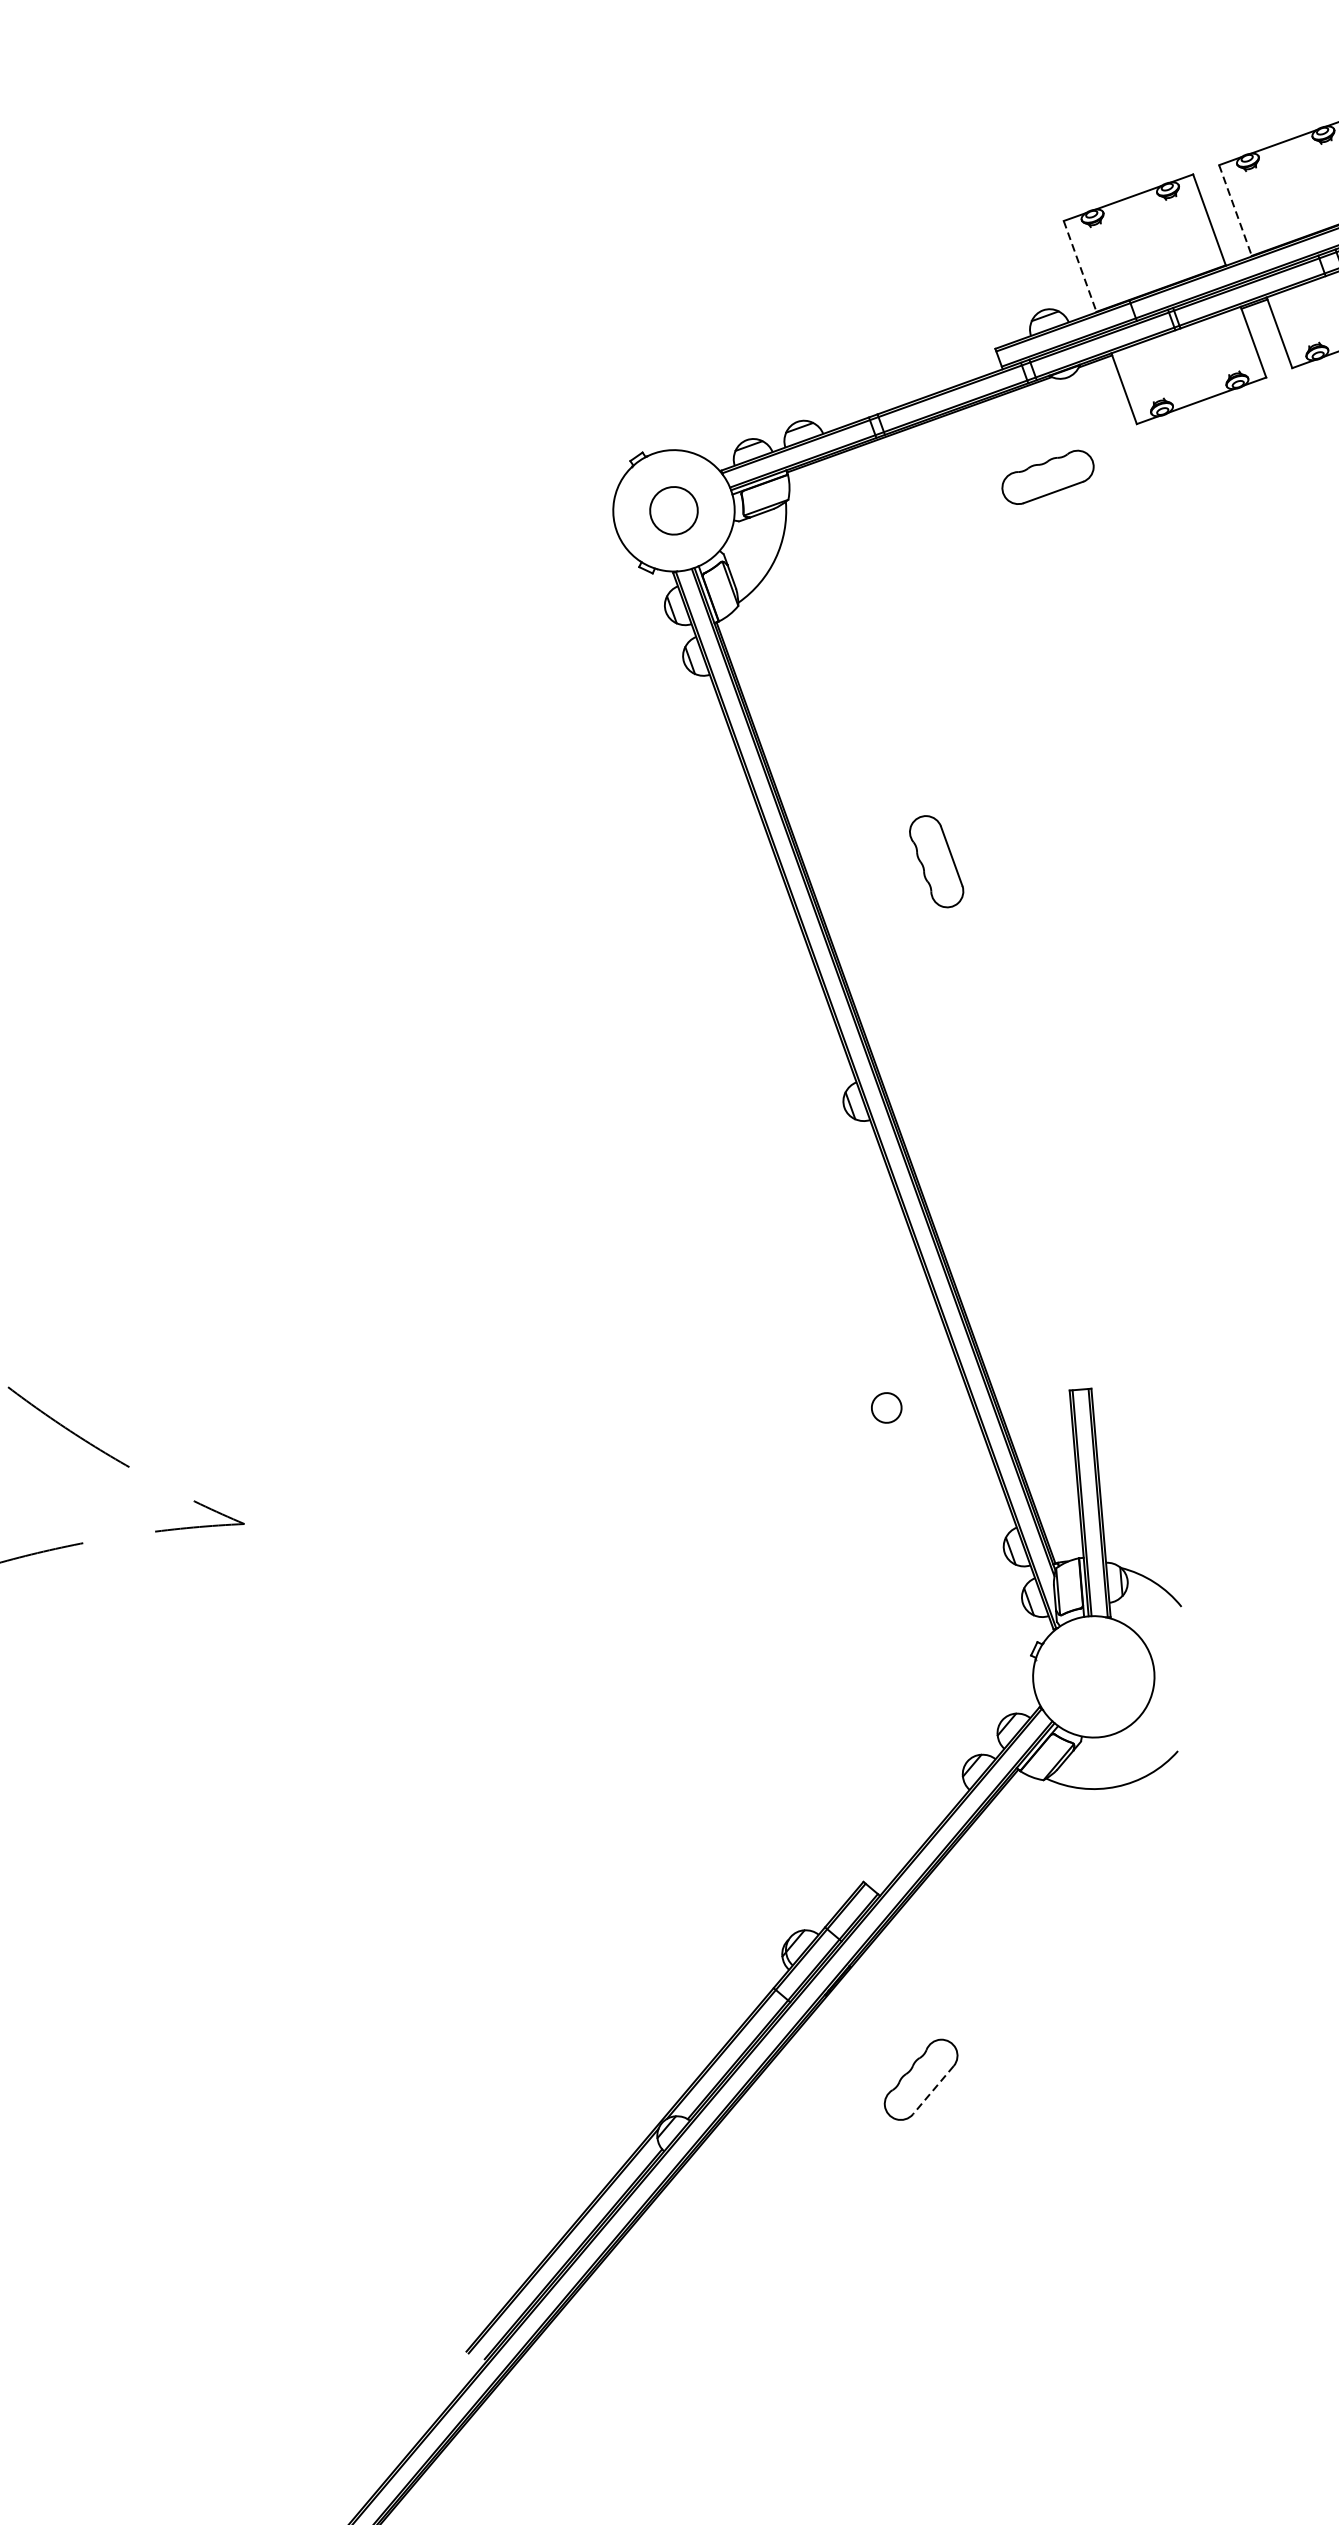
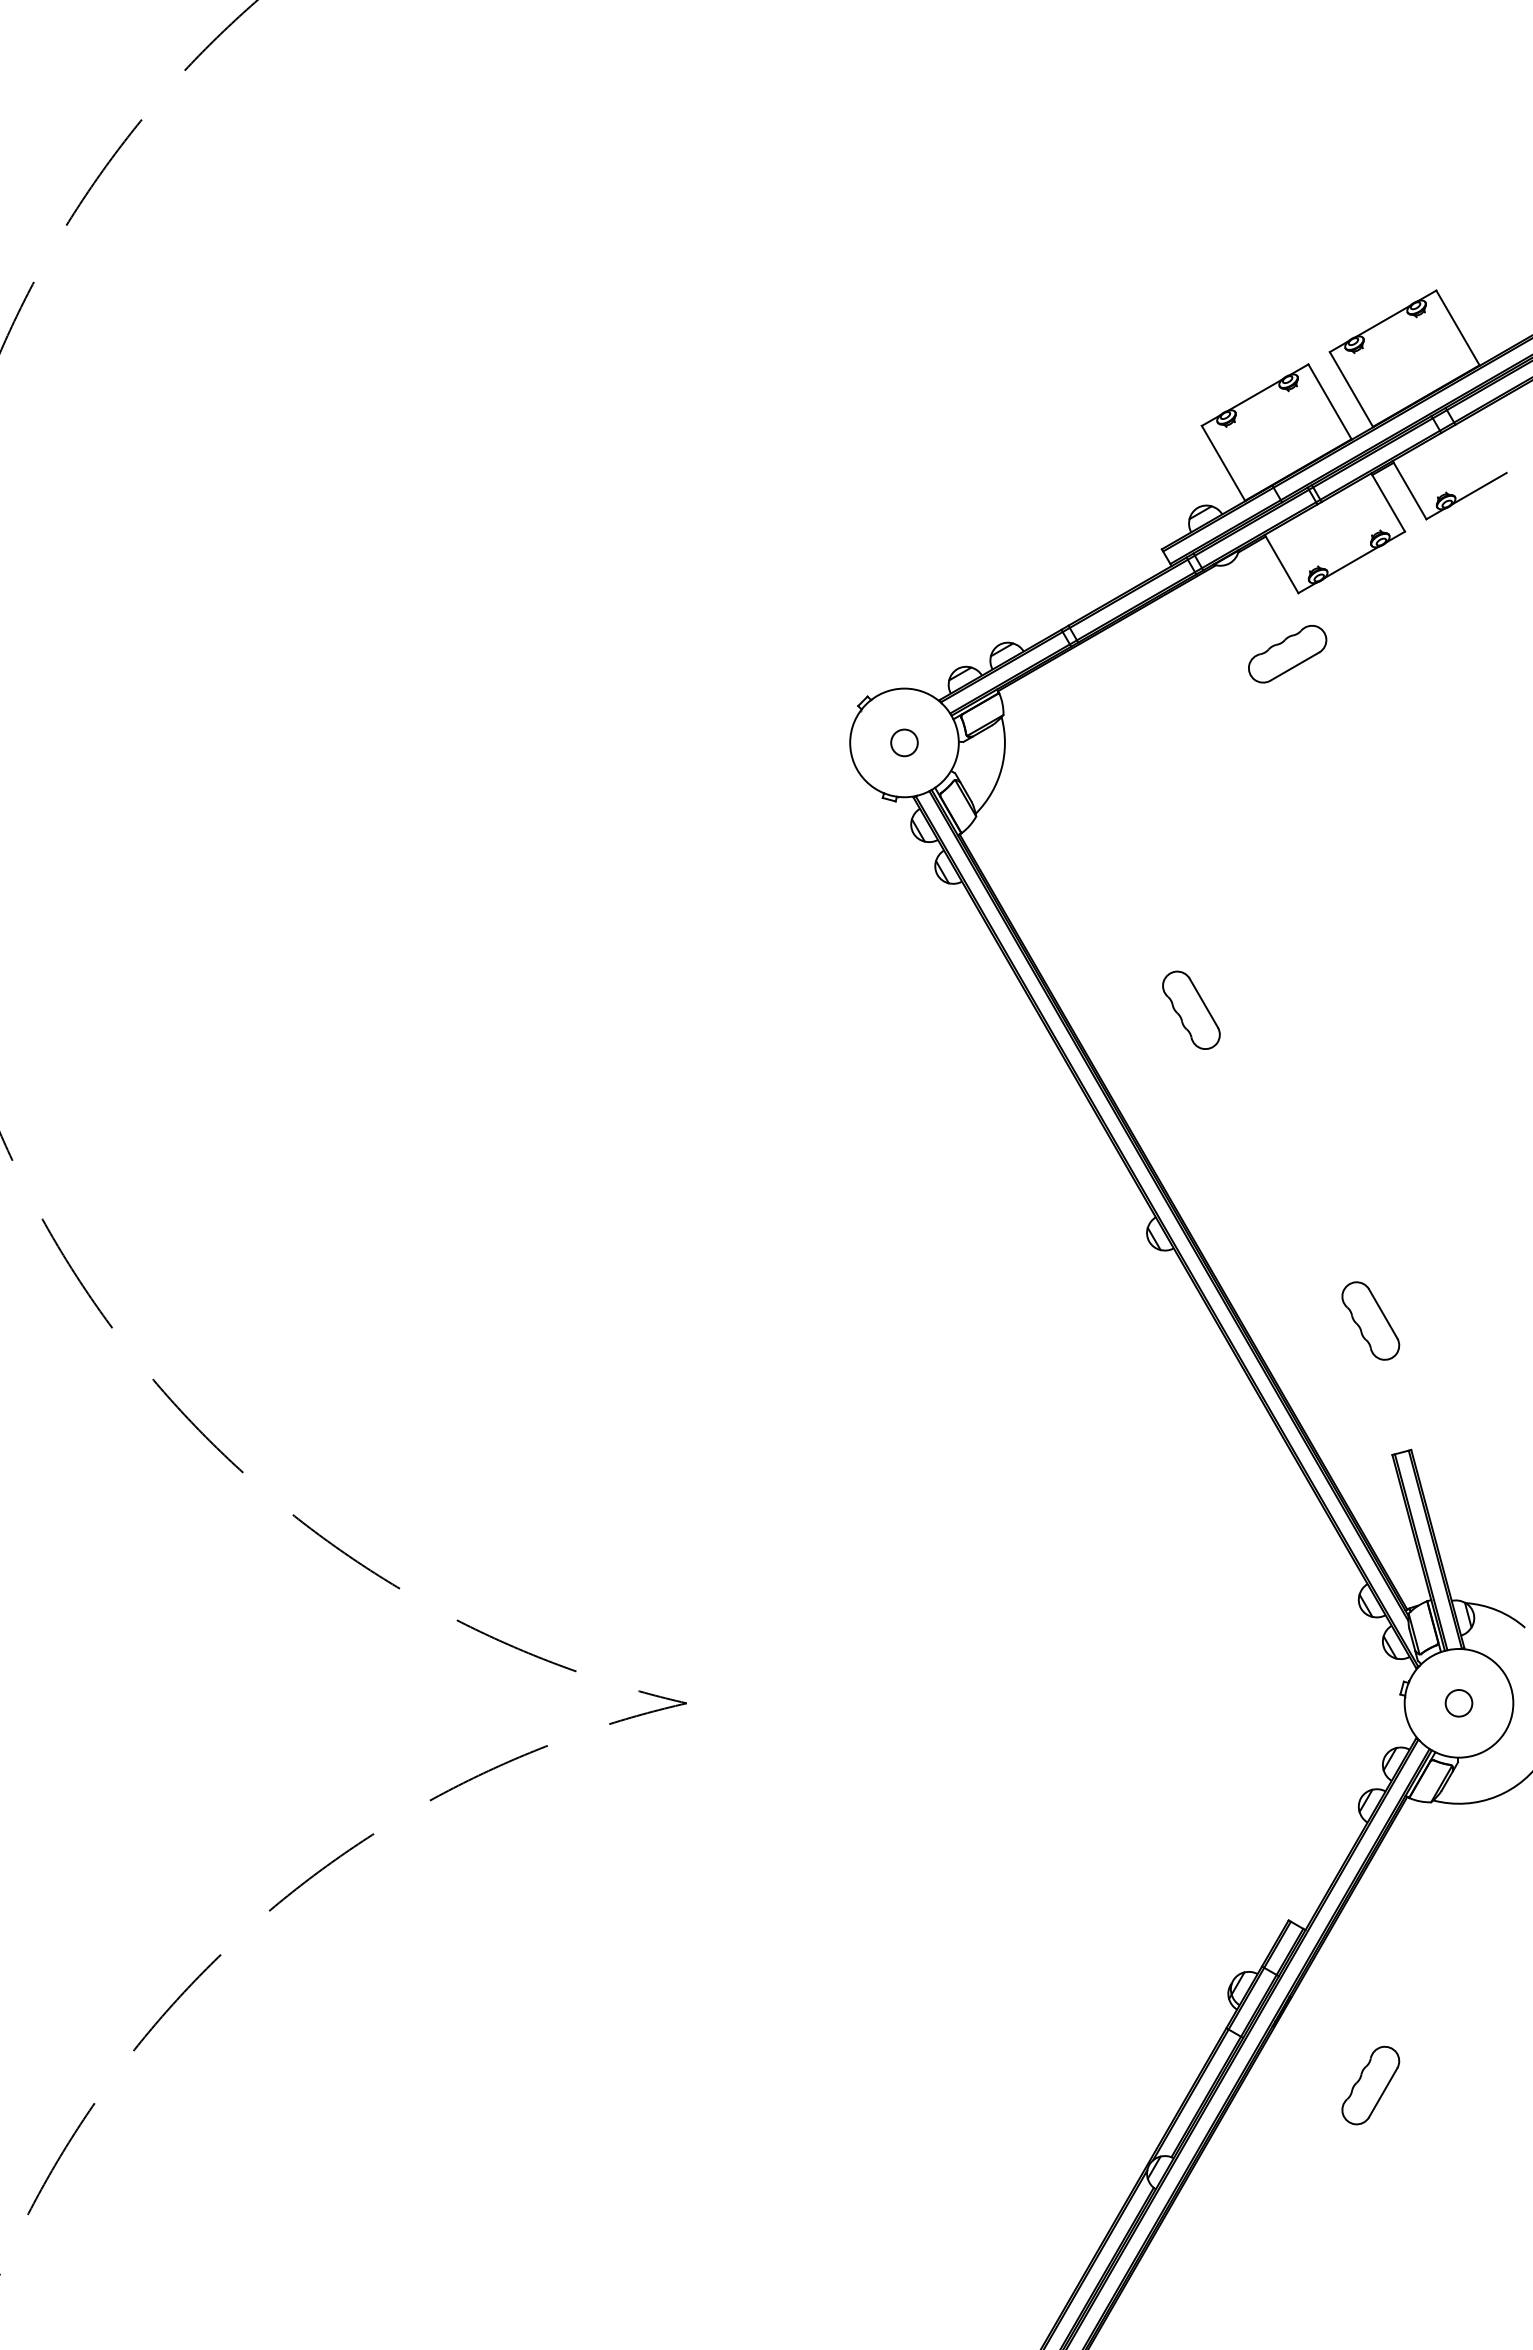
line: (1235, 211) -> (1351, 390), dashed -> solid
line: (1080, 266) -> (1223, 463), dashed -> solid
part: (1047, 477) -> (1287, 654), moved
circle: (674, 510) -> (904, 742), size x0.62
part: (1072, 1238) -> (1370, 1320), added
circle: (886, 1408) -> (1458, 1703), moved
line: (932, 2090) -> (1382, 2093), dashed -> solid

